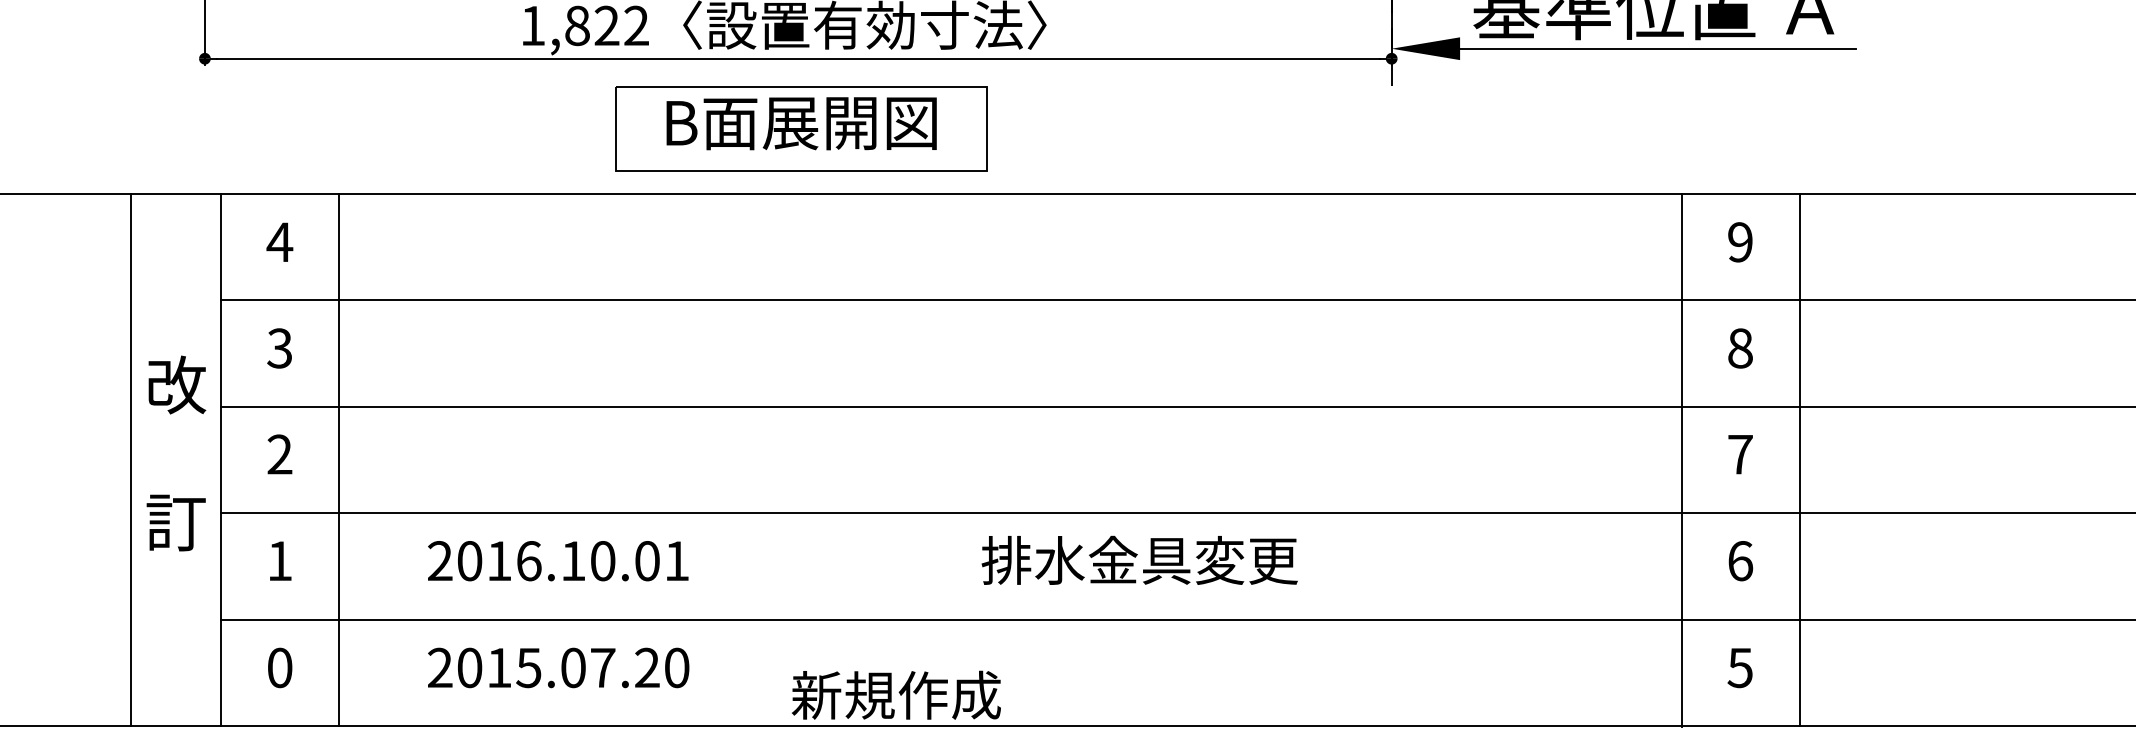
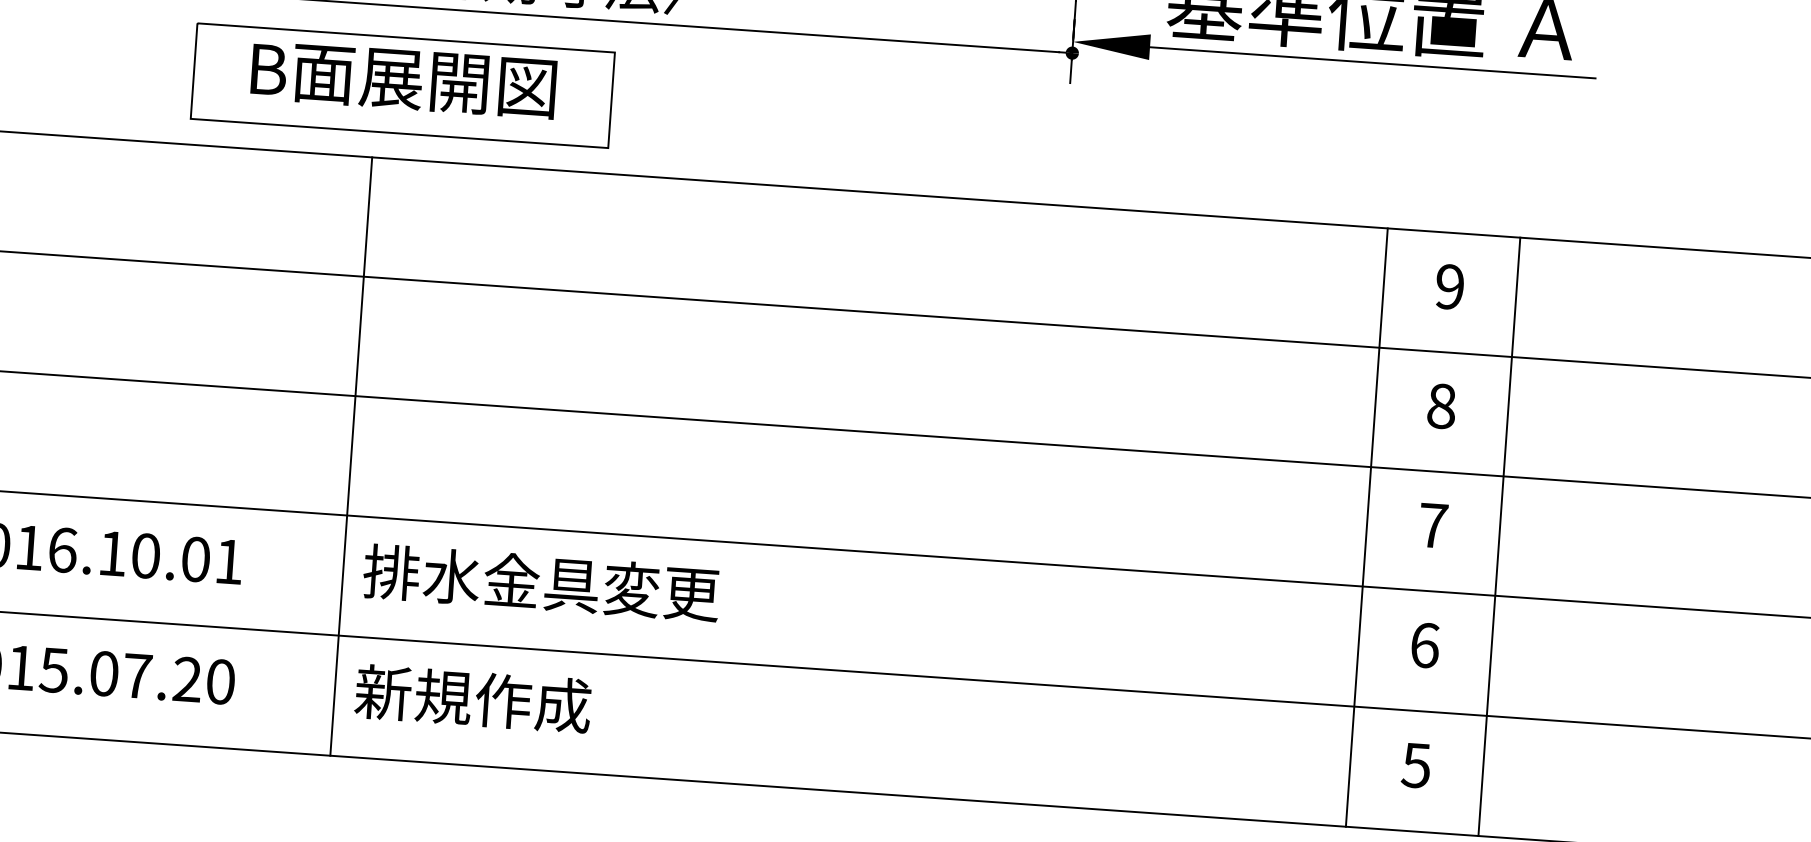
line: (778, 460) -> (351, 456), added
text: (1139, 559) -> (541, 581), moved
text: (896, 694) -> (473, 697), moved

